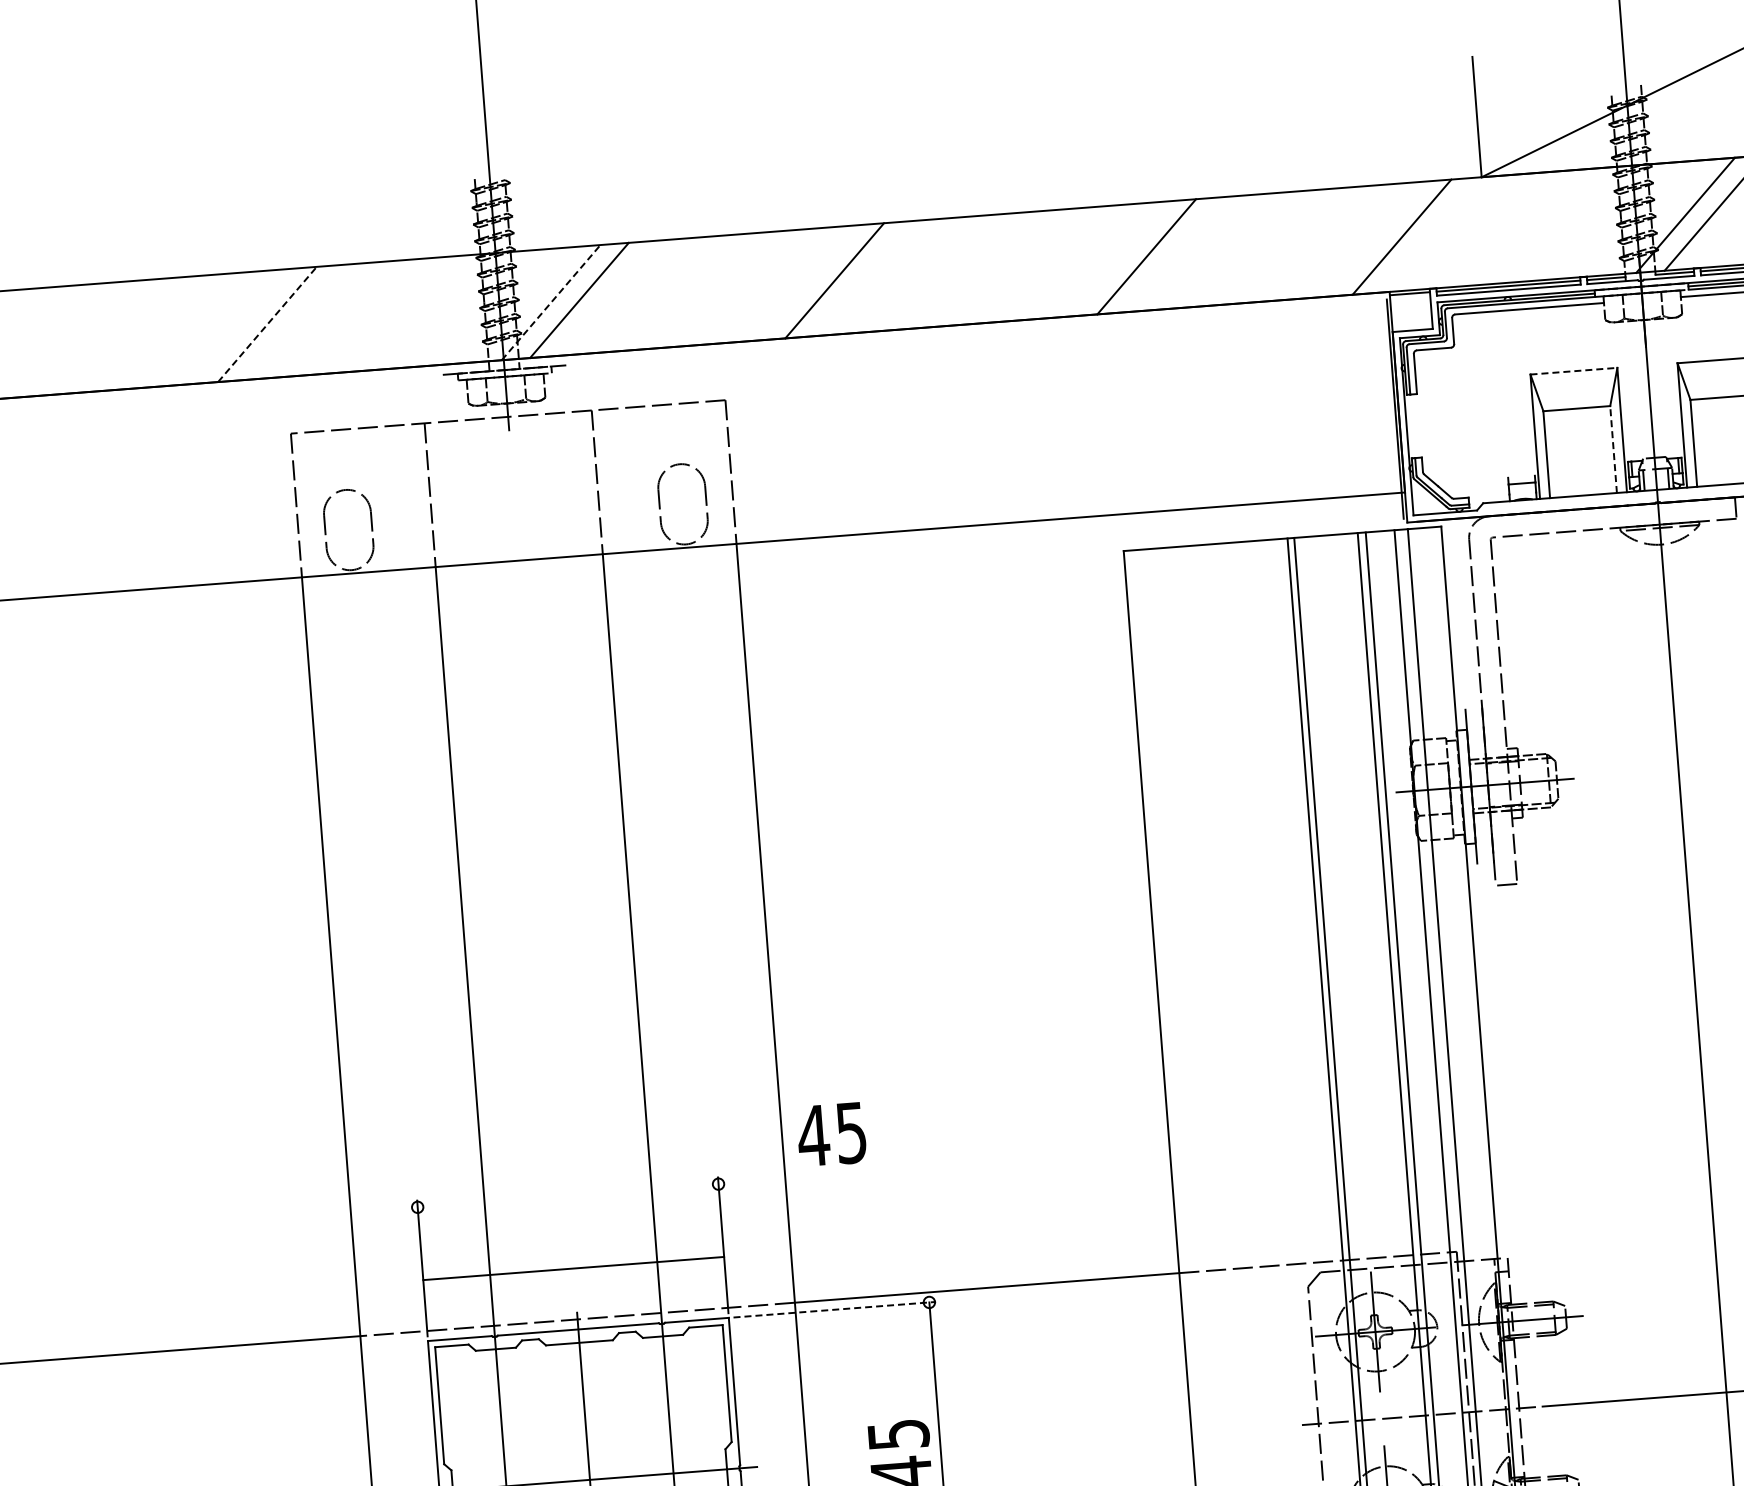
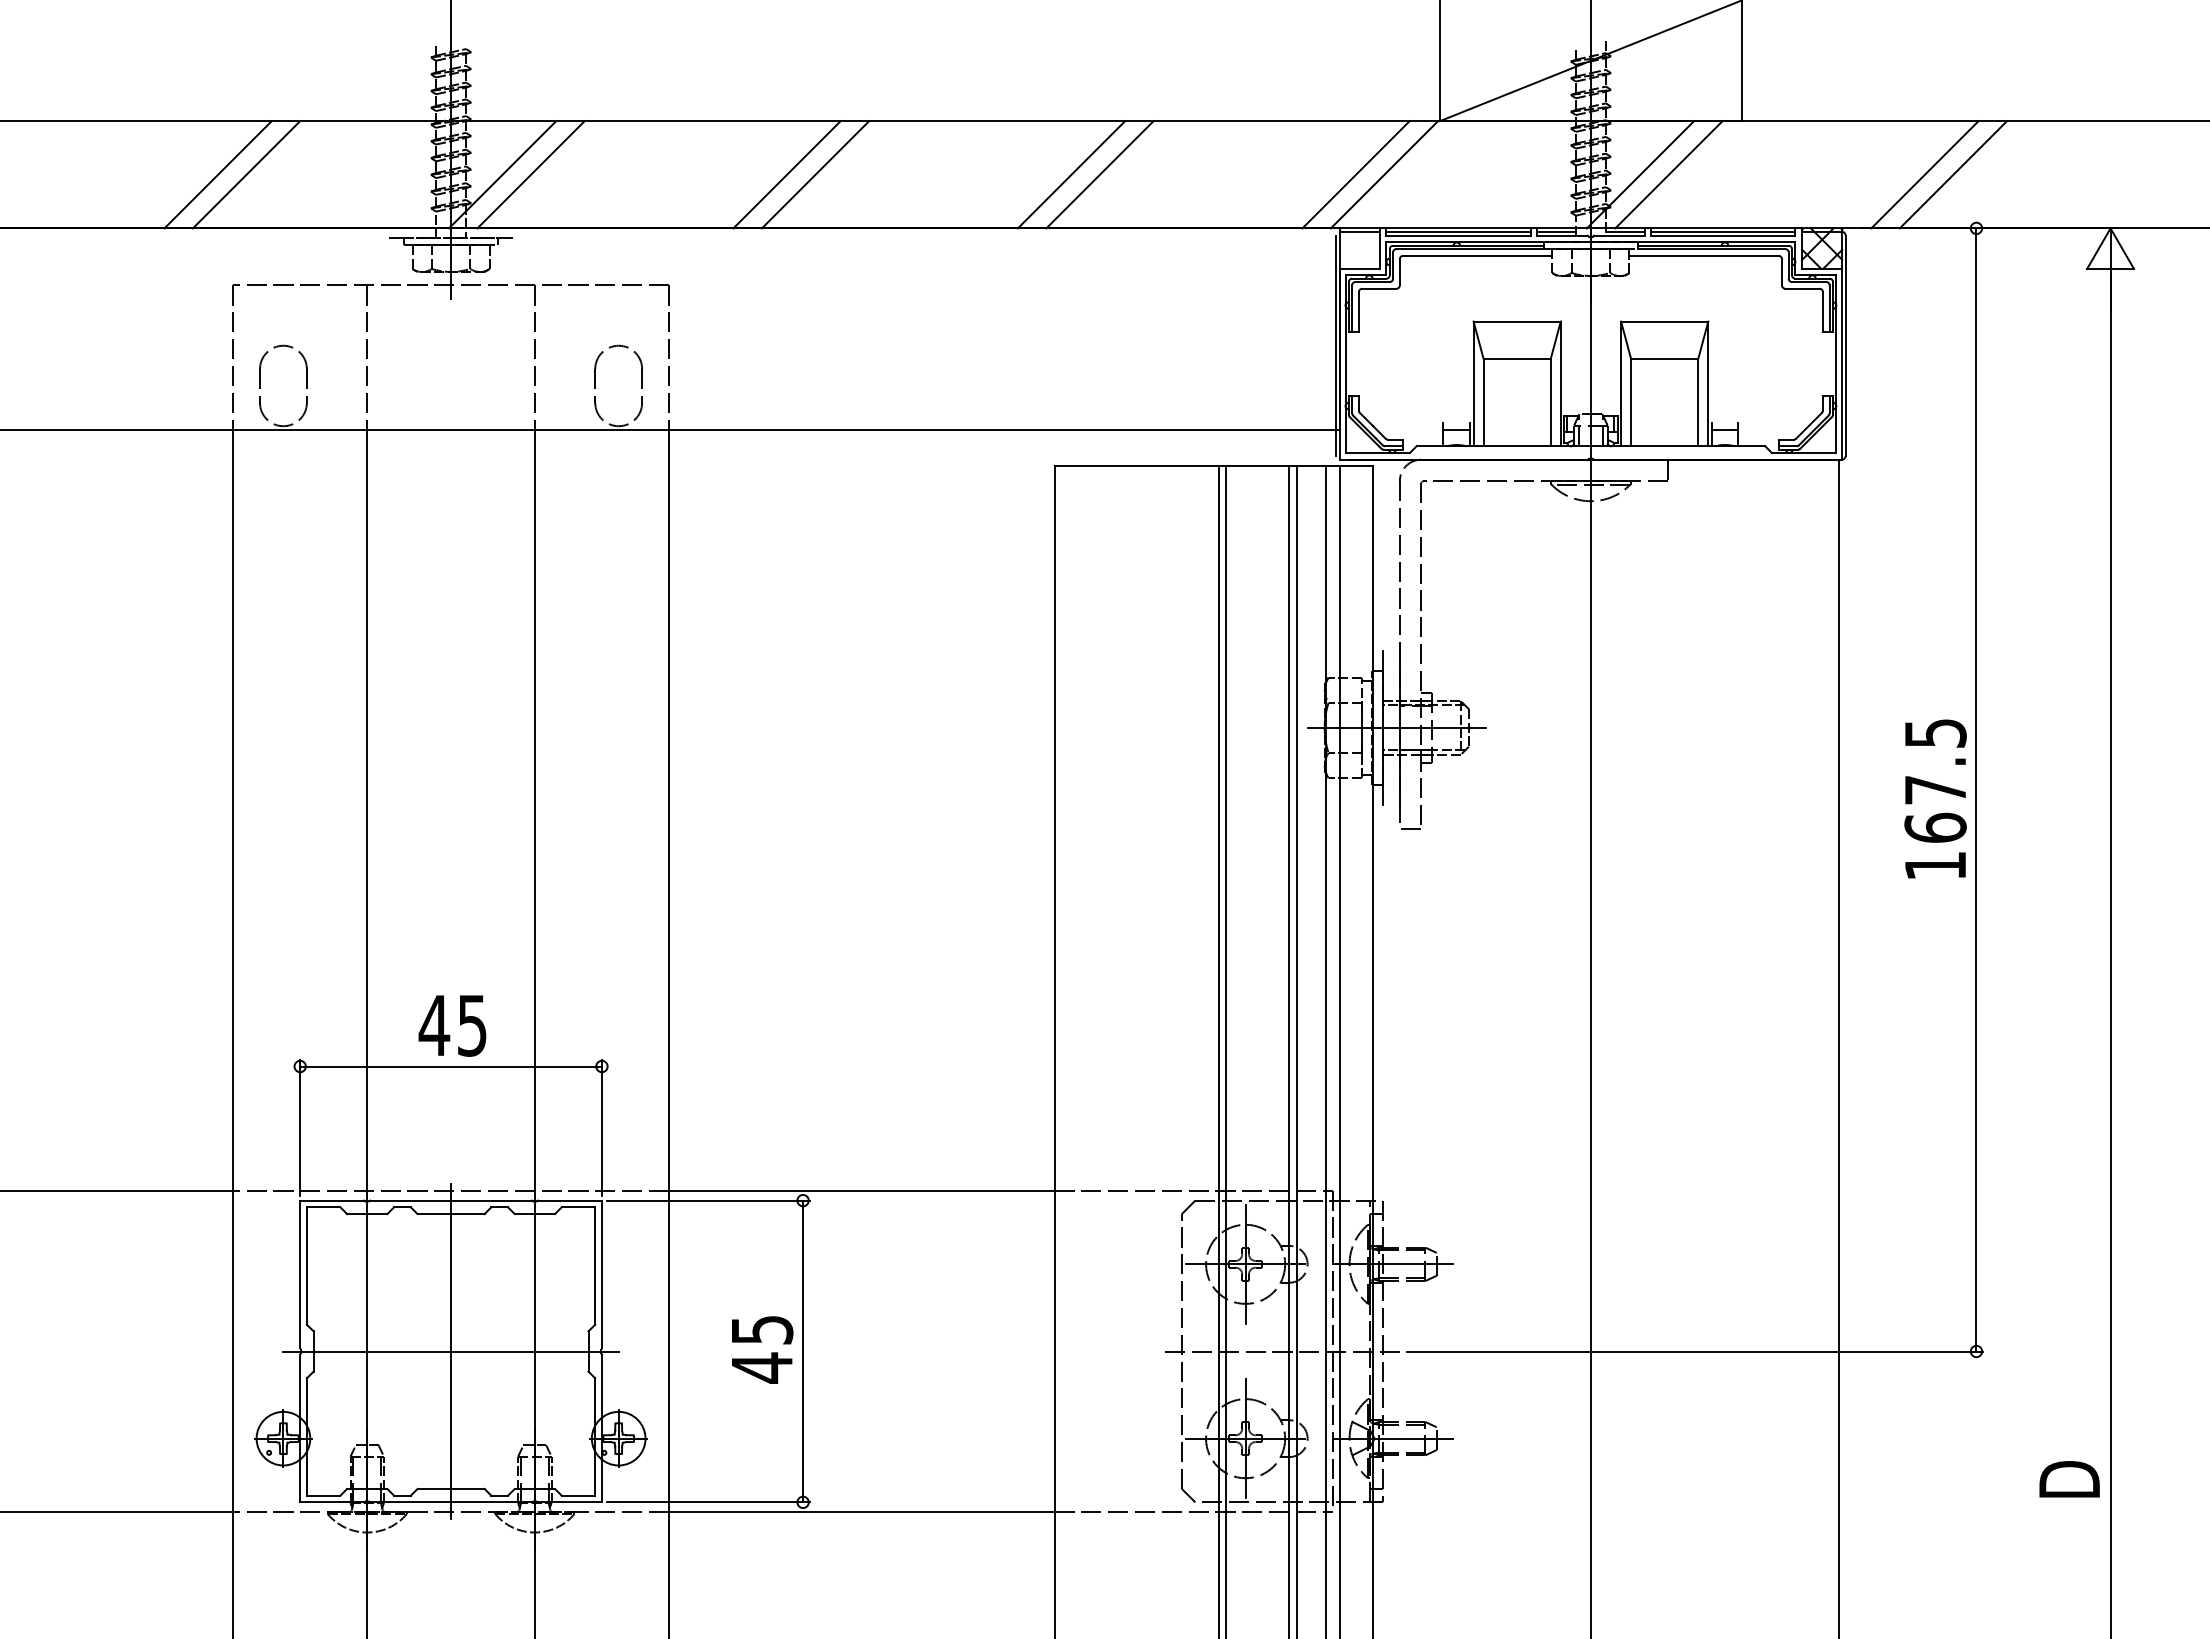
line: (1430, 234) -> (1384, 174), added
line: (1118, 258) -> (1071, 174), added
line: (863, 278) -> (815, 174), added
line: (550, 302) -> (502, 174), dashed -> solid
line: (295, 322) -> (246, 174), added
line: (267, 324) -> (218, 174), dashed -> solid
line: (1574, 371) -> (1517, 321), dashed -> solid
line: (1613, 449) -> (1550, 402), dashed -> solid
text: (831, 1134) -> (452, 1025), moved
line: (573, 1268) -> (450, 1066), moved
line: (835, 1309) -> (708, 1200), dashed -> solid

